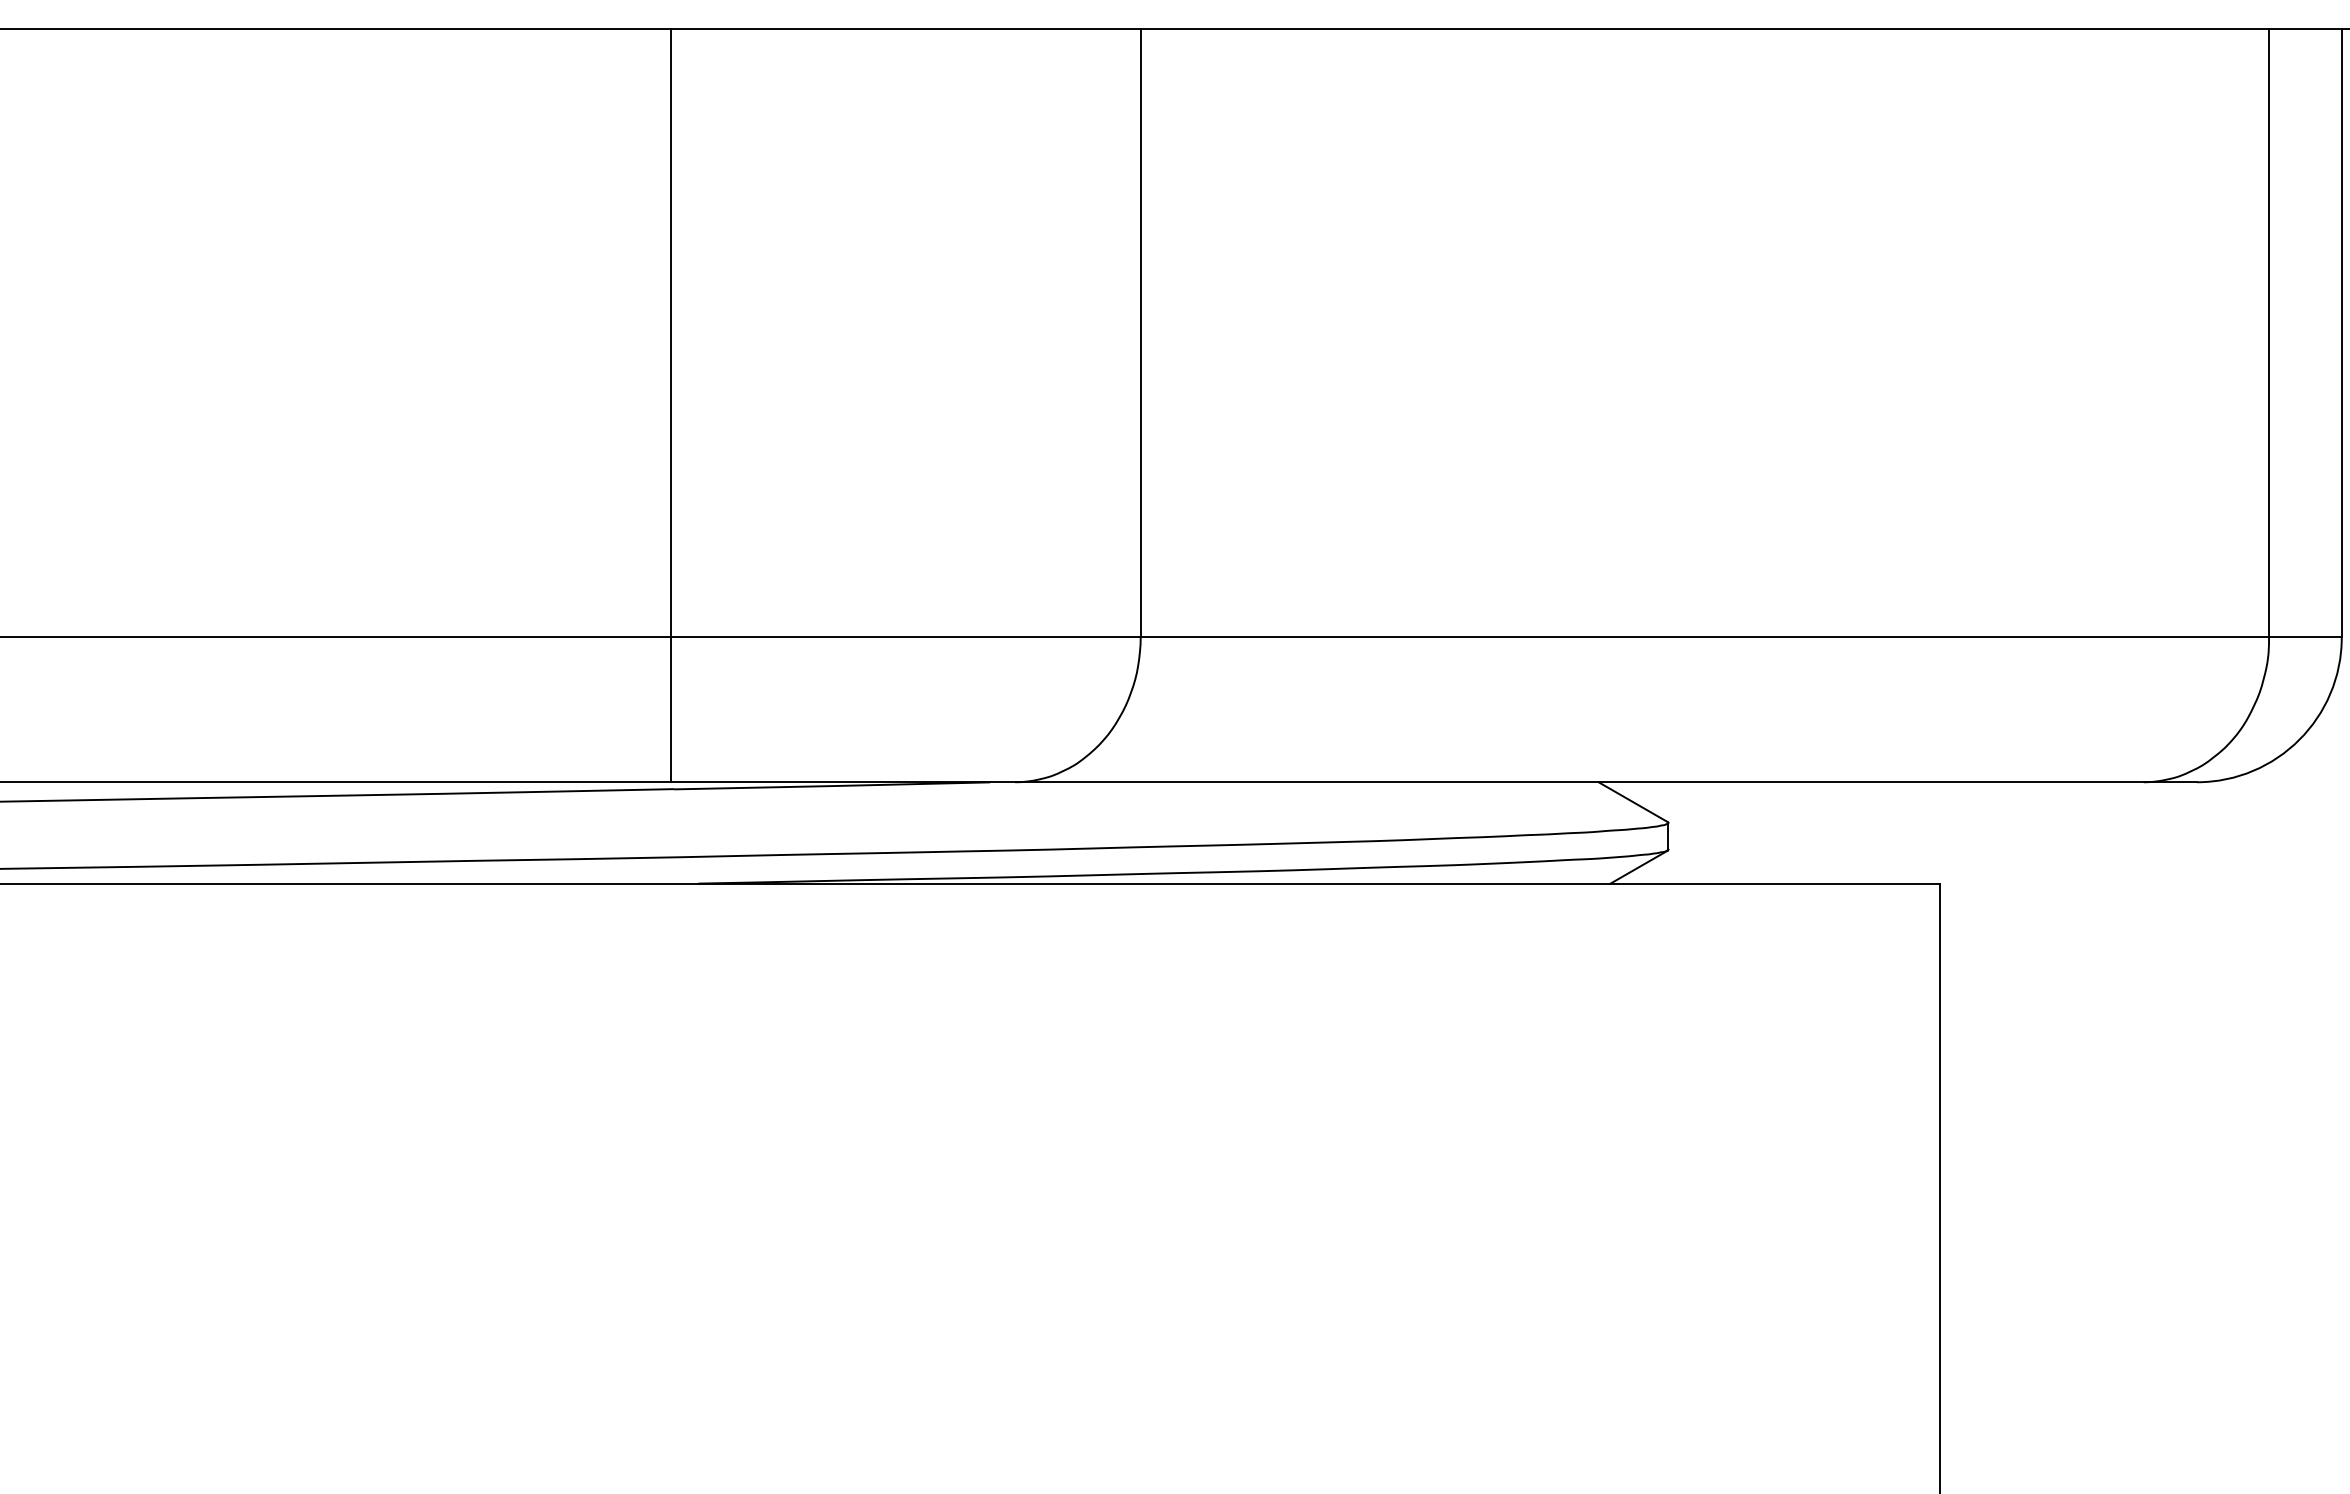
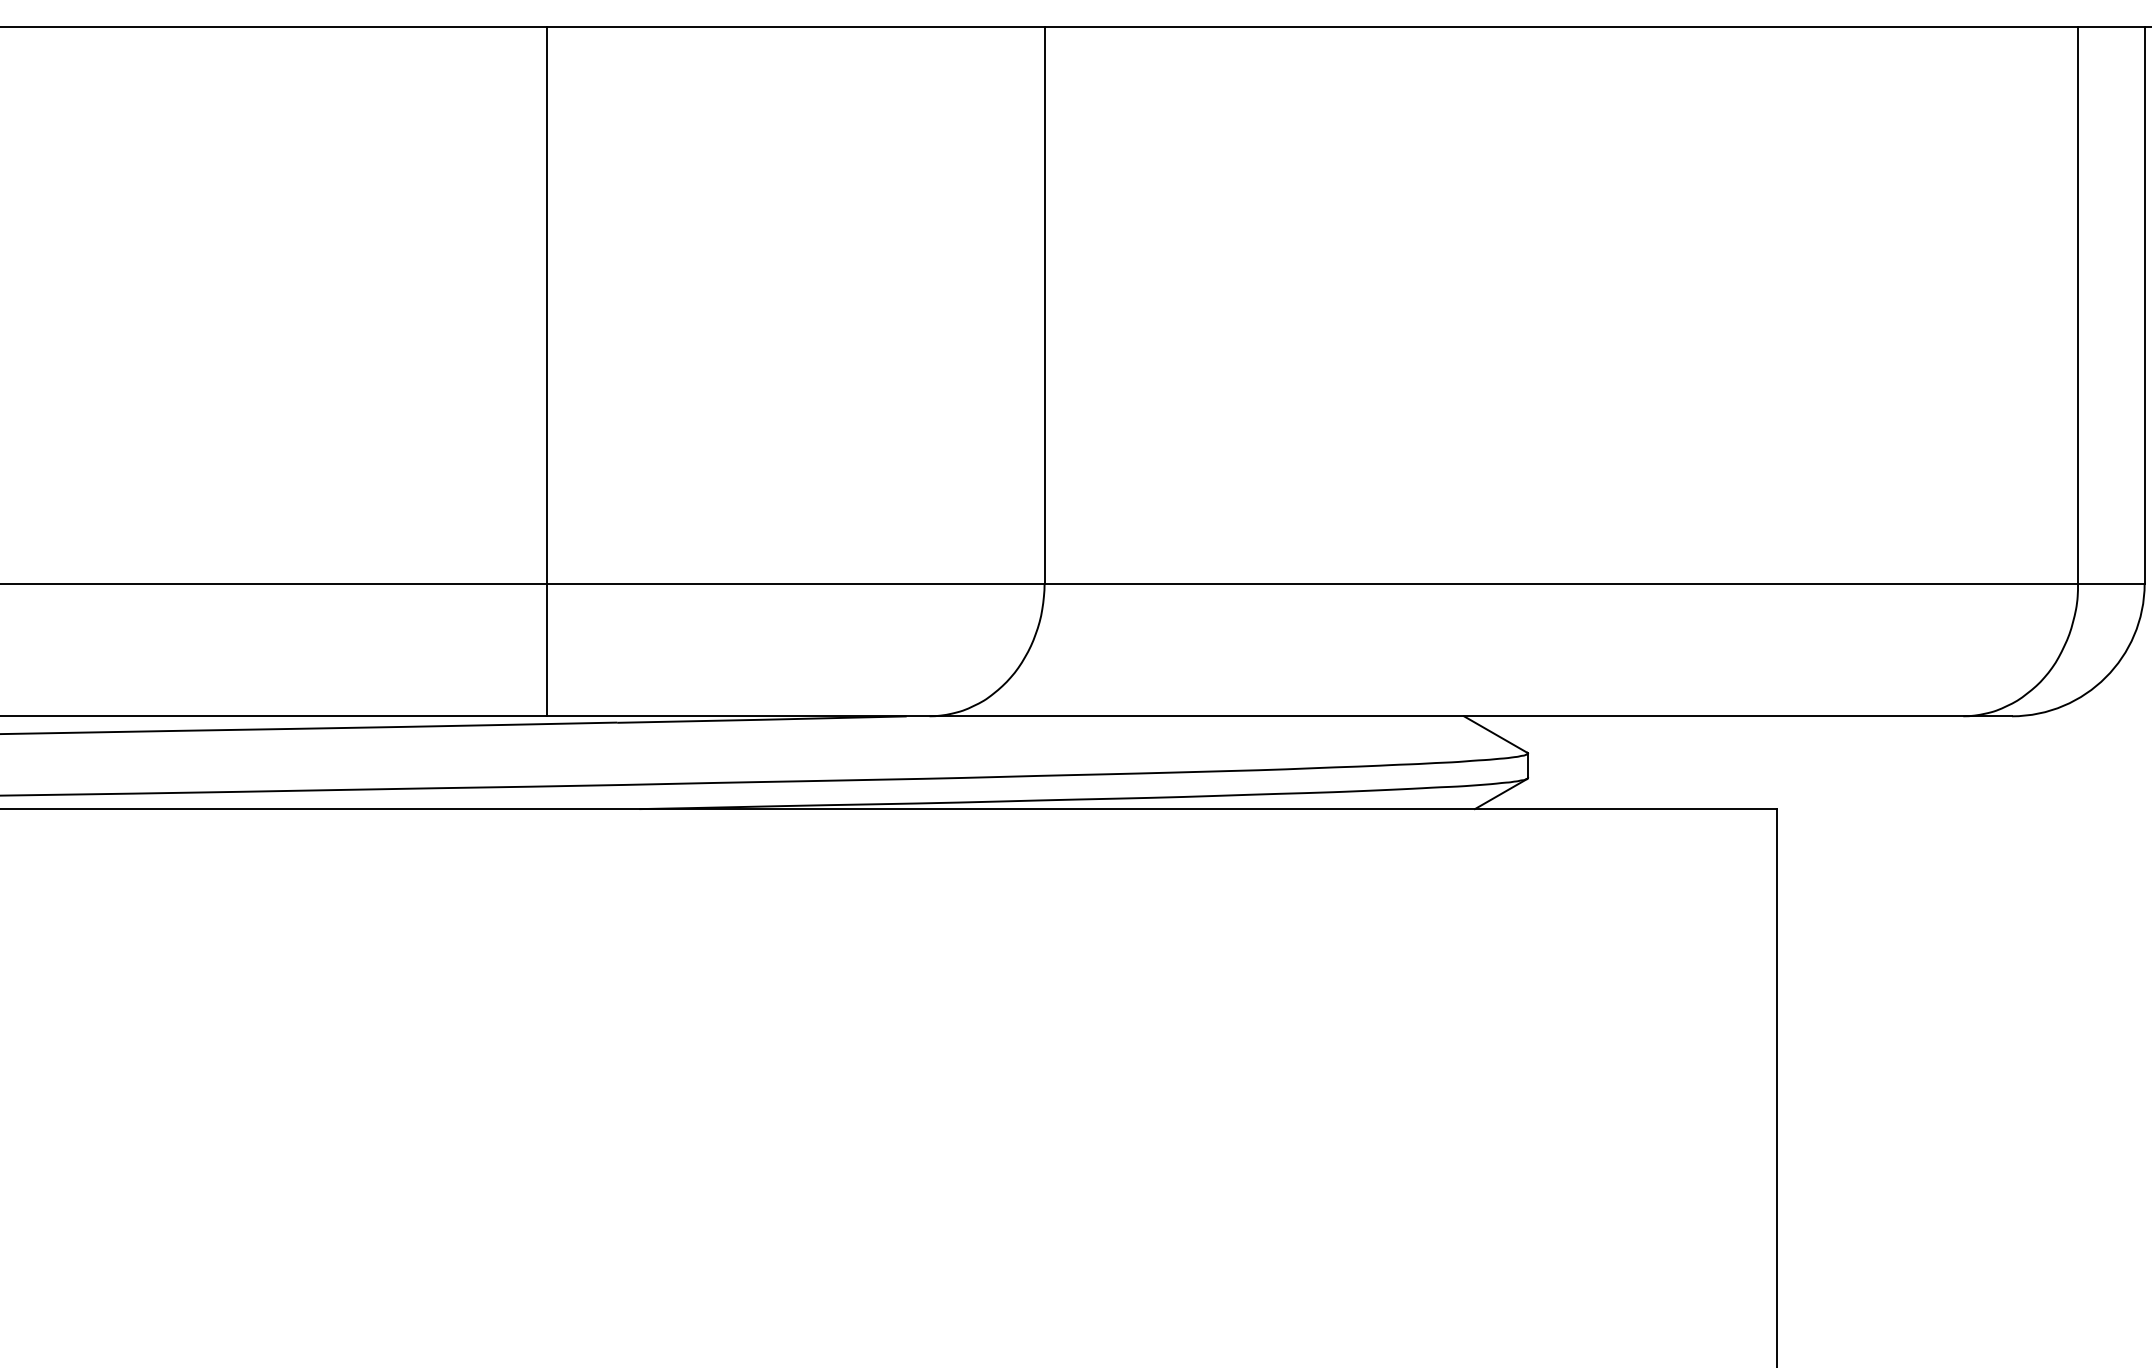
line: (670, 405) -> (547, 371), moved

